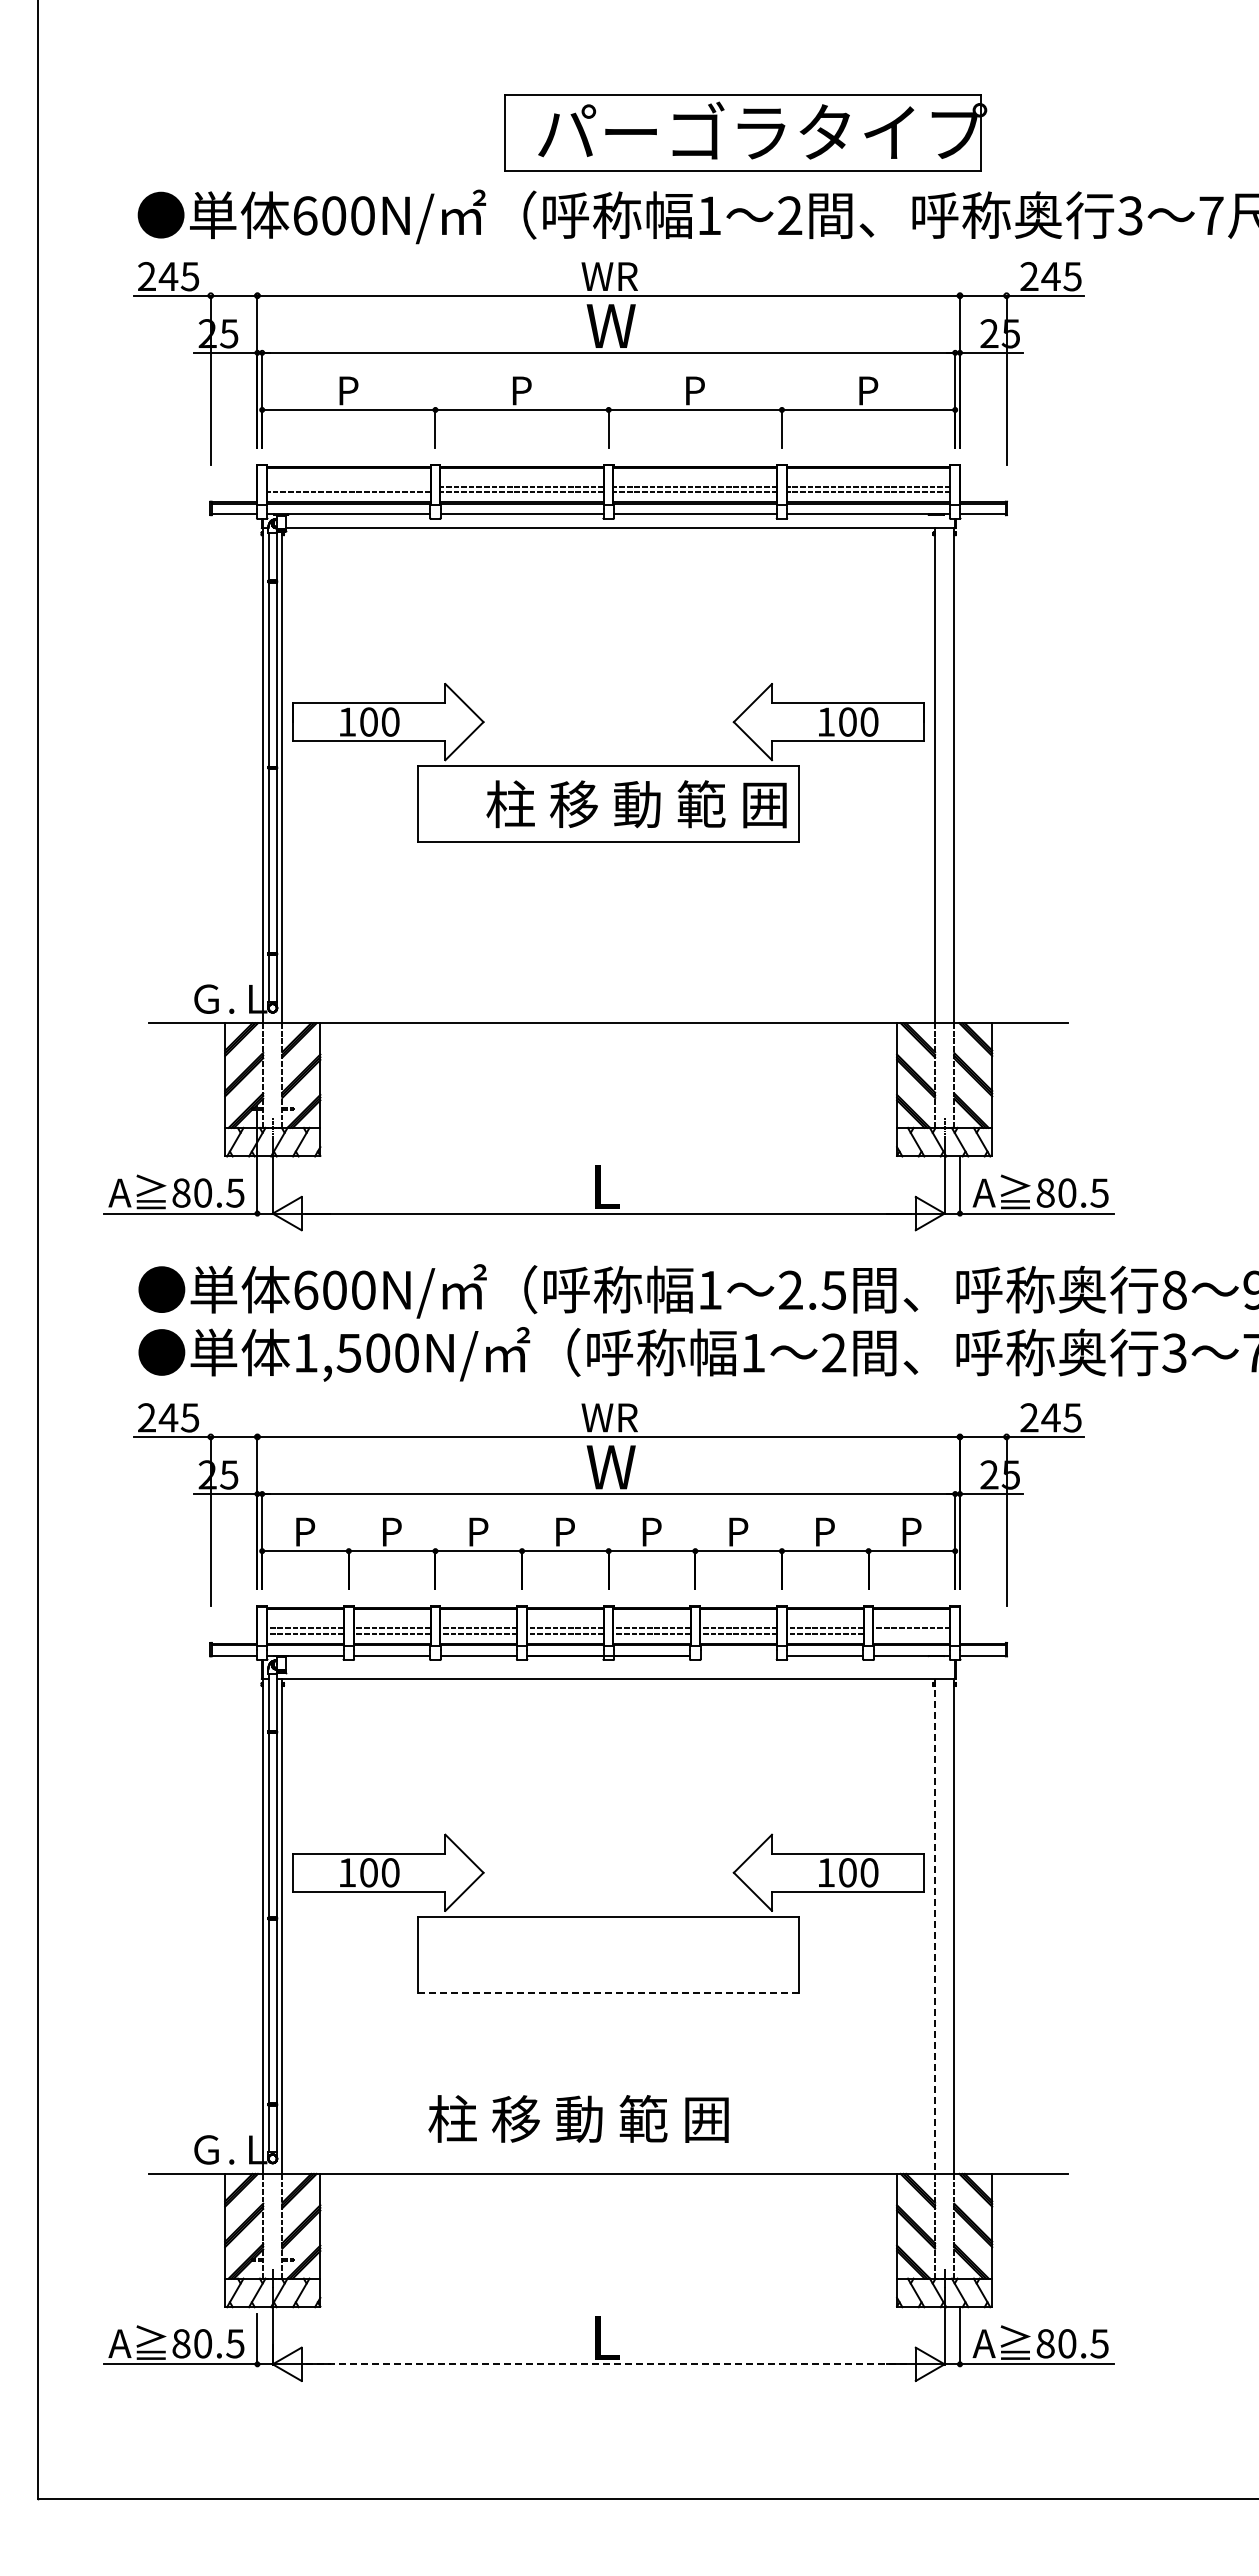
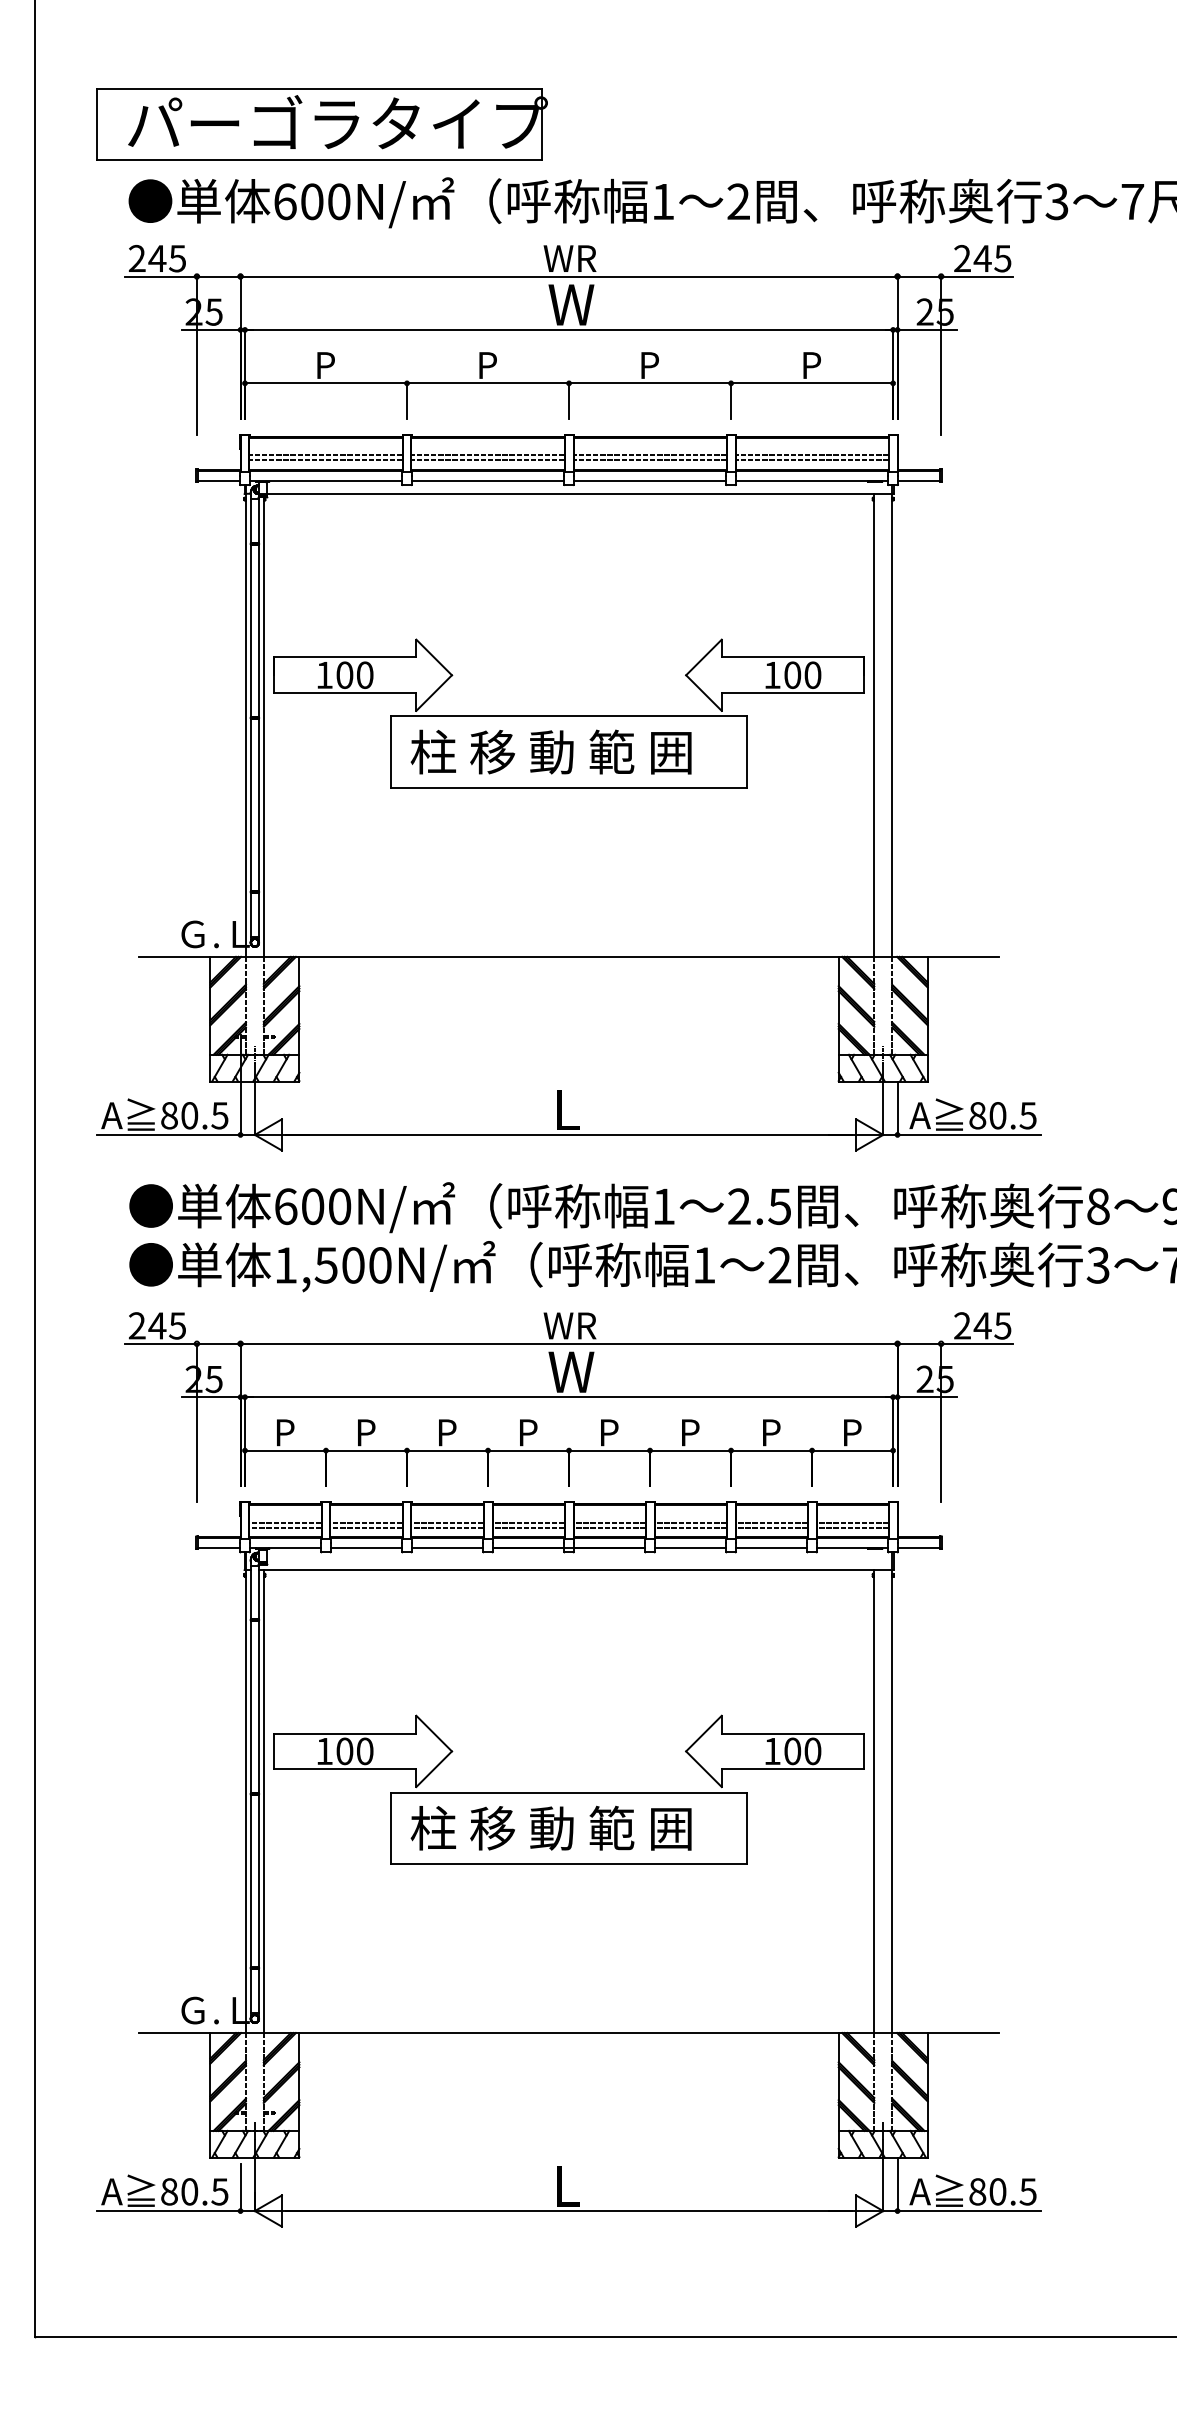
part: (745, 132) -> (321, 123), moved
line: (348, 487) -> (325, 455), added
text: (636, 804) -> (551, 752), moved
line: (911, 1633) -> (852, 1527), added
line: (738, 1655) -> (690, 1548), added
line: (935, 1926) -> (874, 1801), dashed -> solid
line: (609, 1992) -> (569, 1863), dashed -> solid
text: (578, 2118) -> (551, 1827), moved
line: (608, 2364) -> (568, 2211), dashed -> solid

